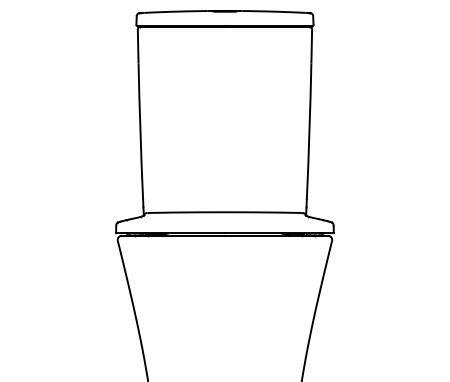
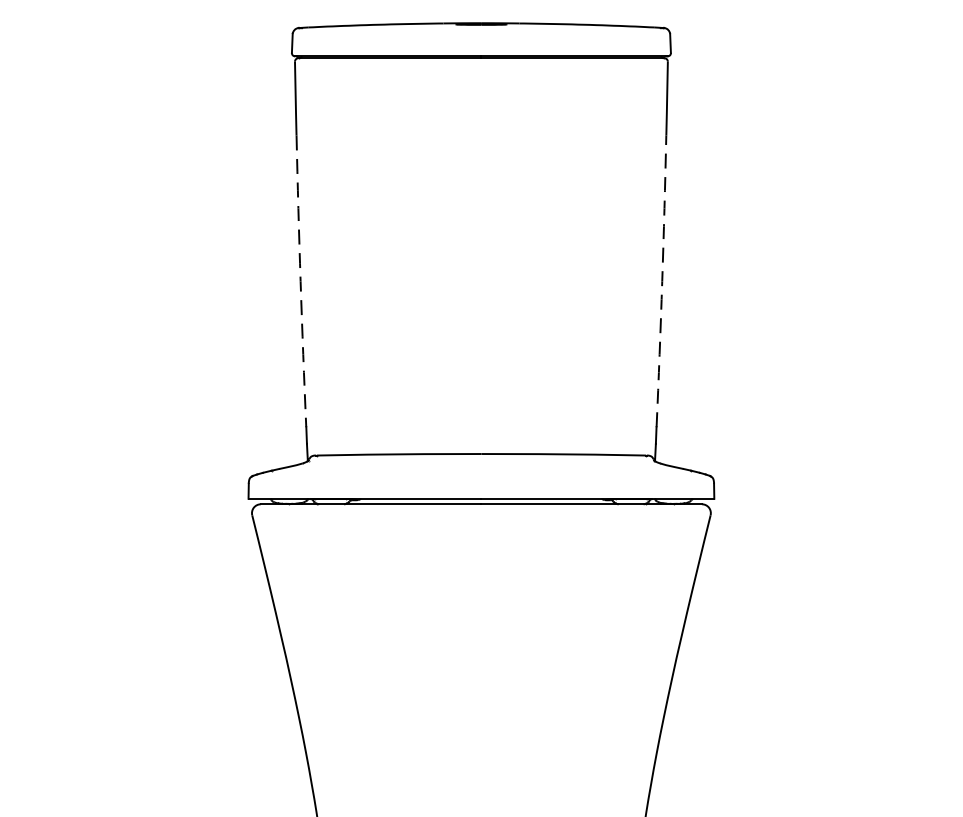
arc: (140, 131) -> (300, 281), solid -> dashed
arc: (309, 131) -> (662, 281), solid -> dashed

